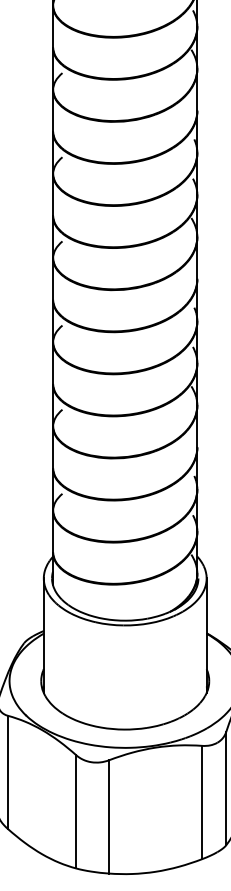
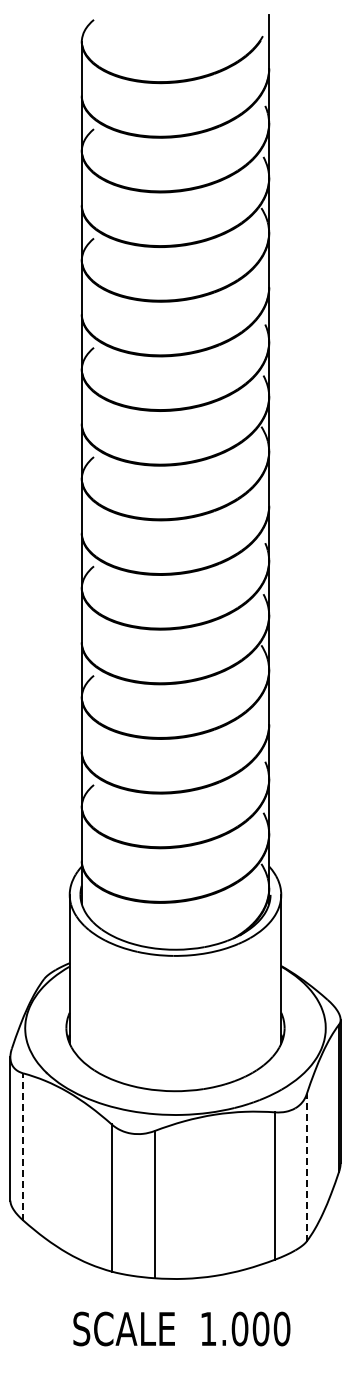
line: (8, 772) -> (23, 1146), solid -> dashed
line: (226, 788) -> (306, 1167), solid -> dashed

